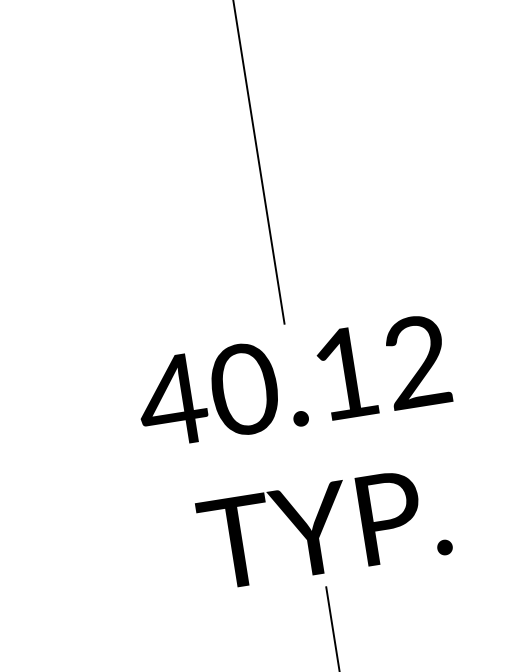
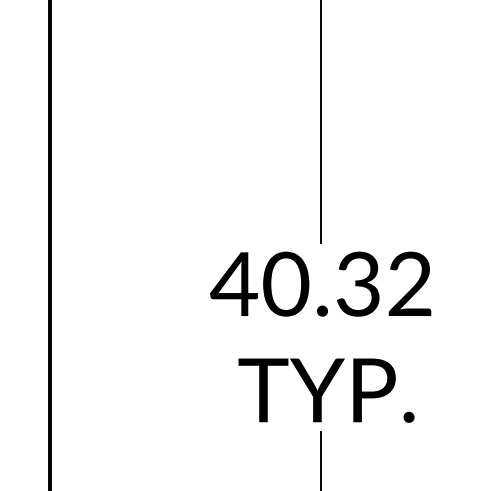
text: (345, 372) -> (358, 283), 40.12 -> 40.32

